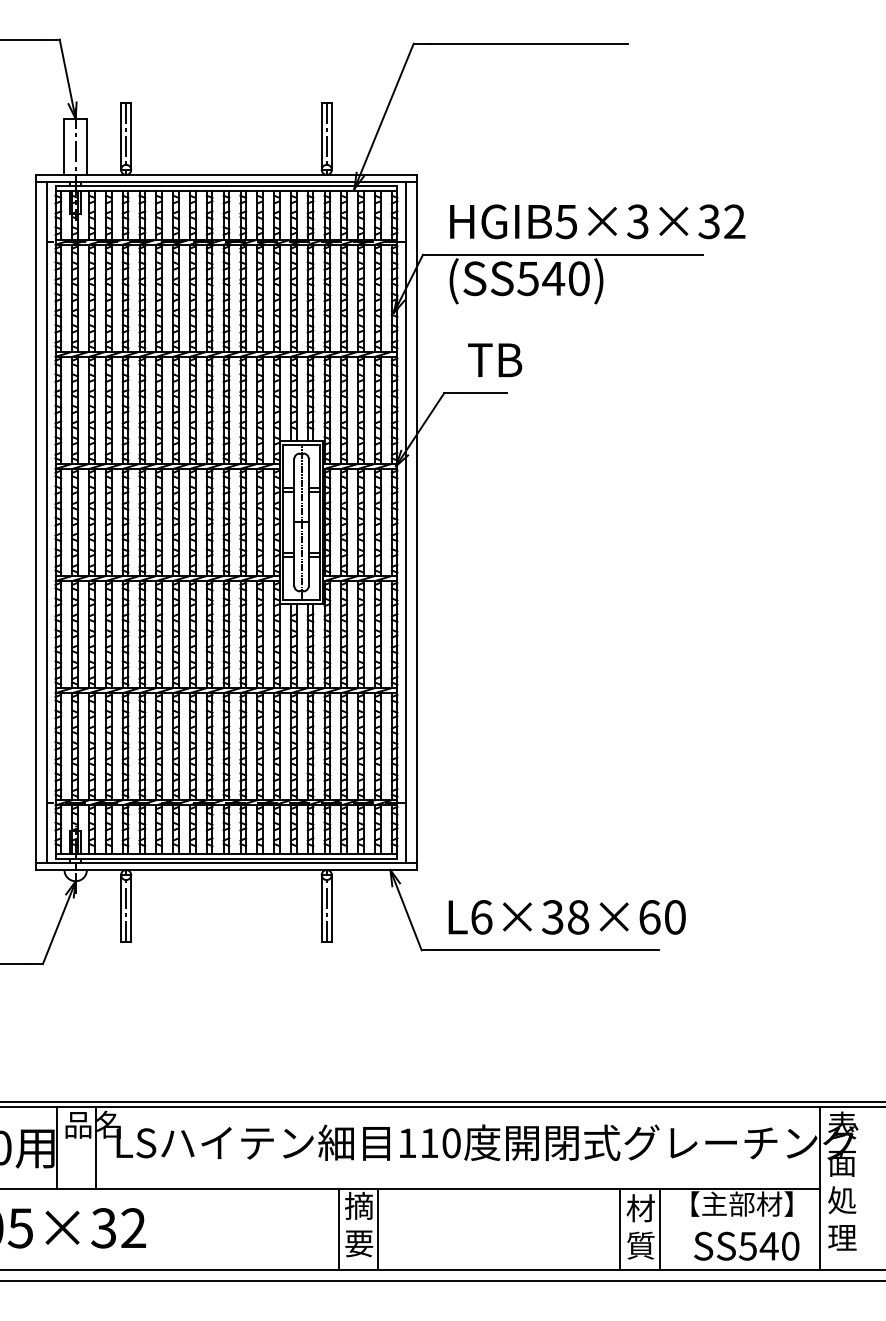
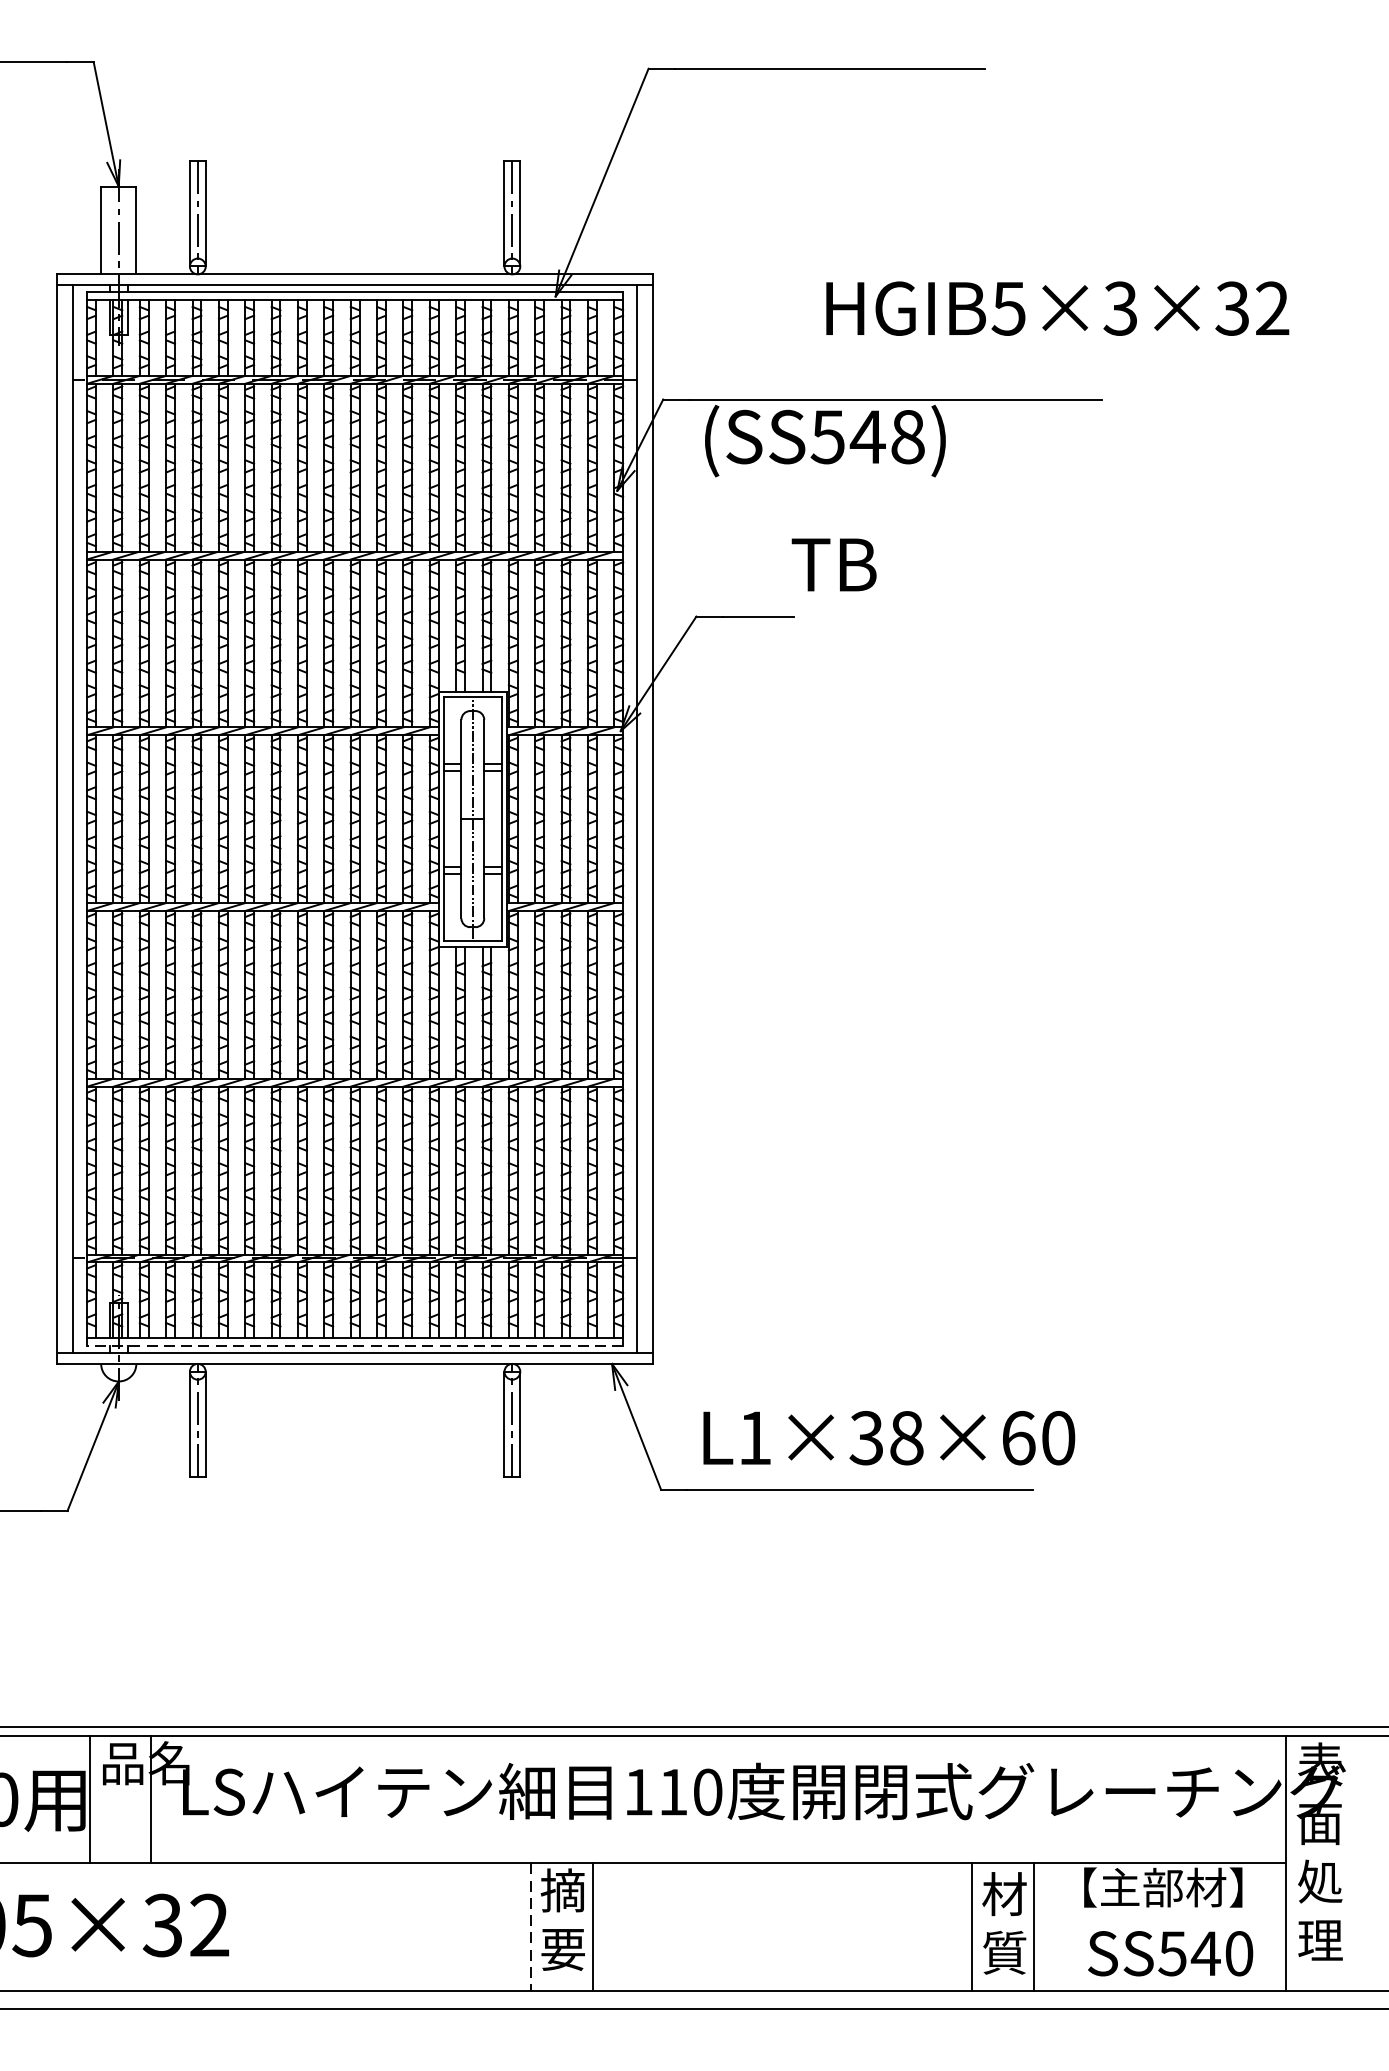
text: (597, 221) -> (1057, 308), moved
text: (578, 278) -> (906, 436), (SS540) -> (SS548)
text: (495, 360) -> (834, 565), moved
line: (226, 858) -> (355, 1345), solid -> dashed
text: (481, 917) -> (754, 1438), L6×38×60 -> L1×38×60
line: (338, 1229) -> (530, 1927), solid -> dashed

